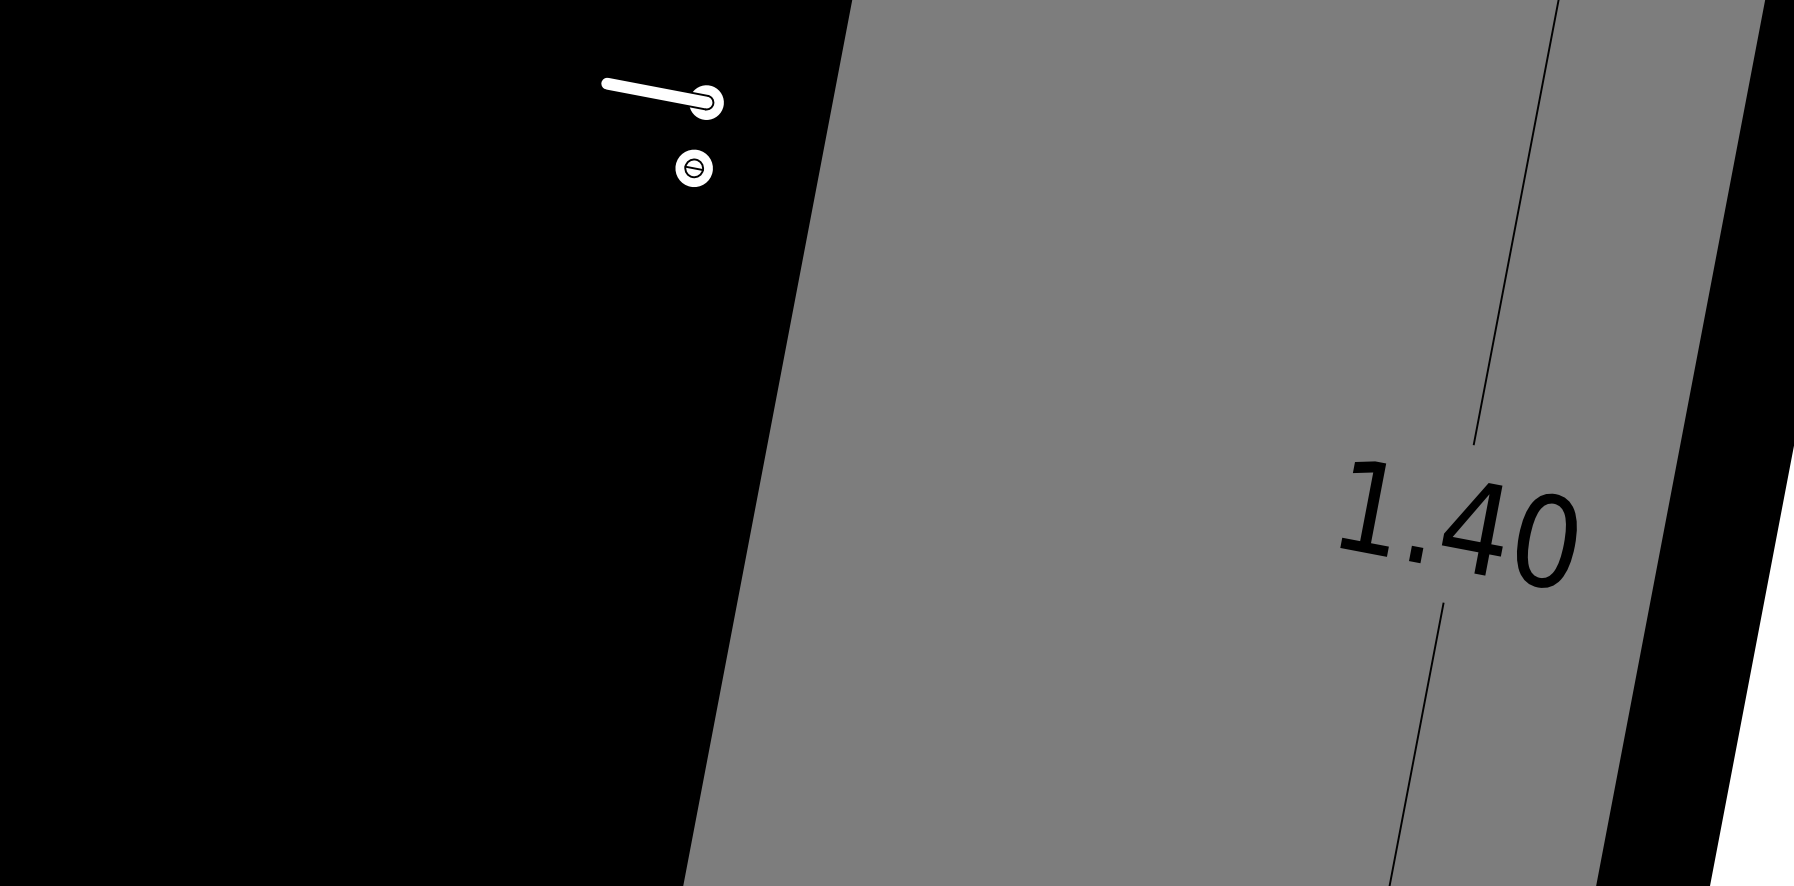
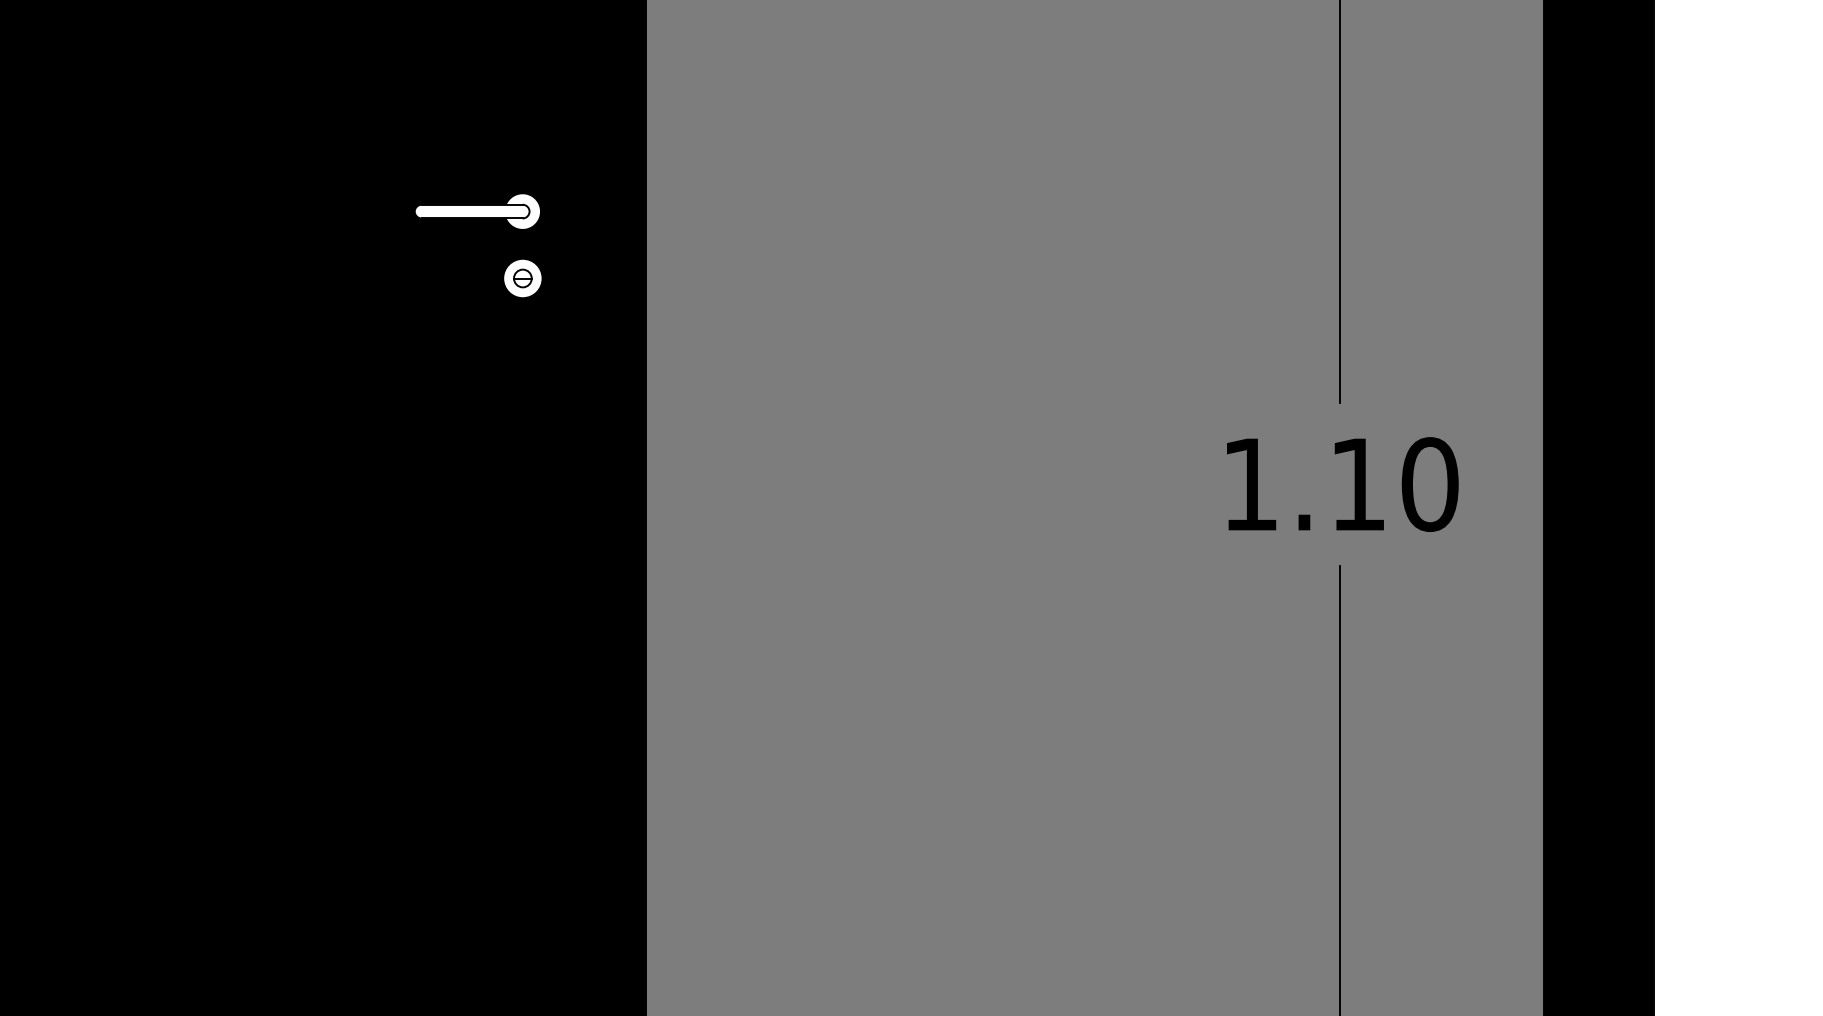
text: (1475, 527) -> (1357, 484), 1.40 -> 1.10

